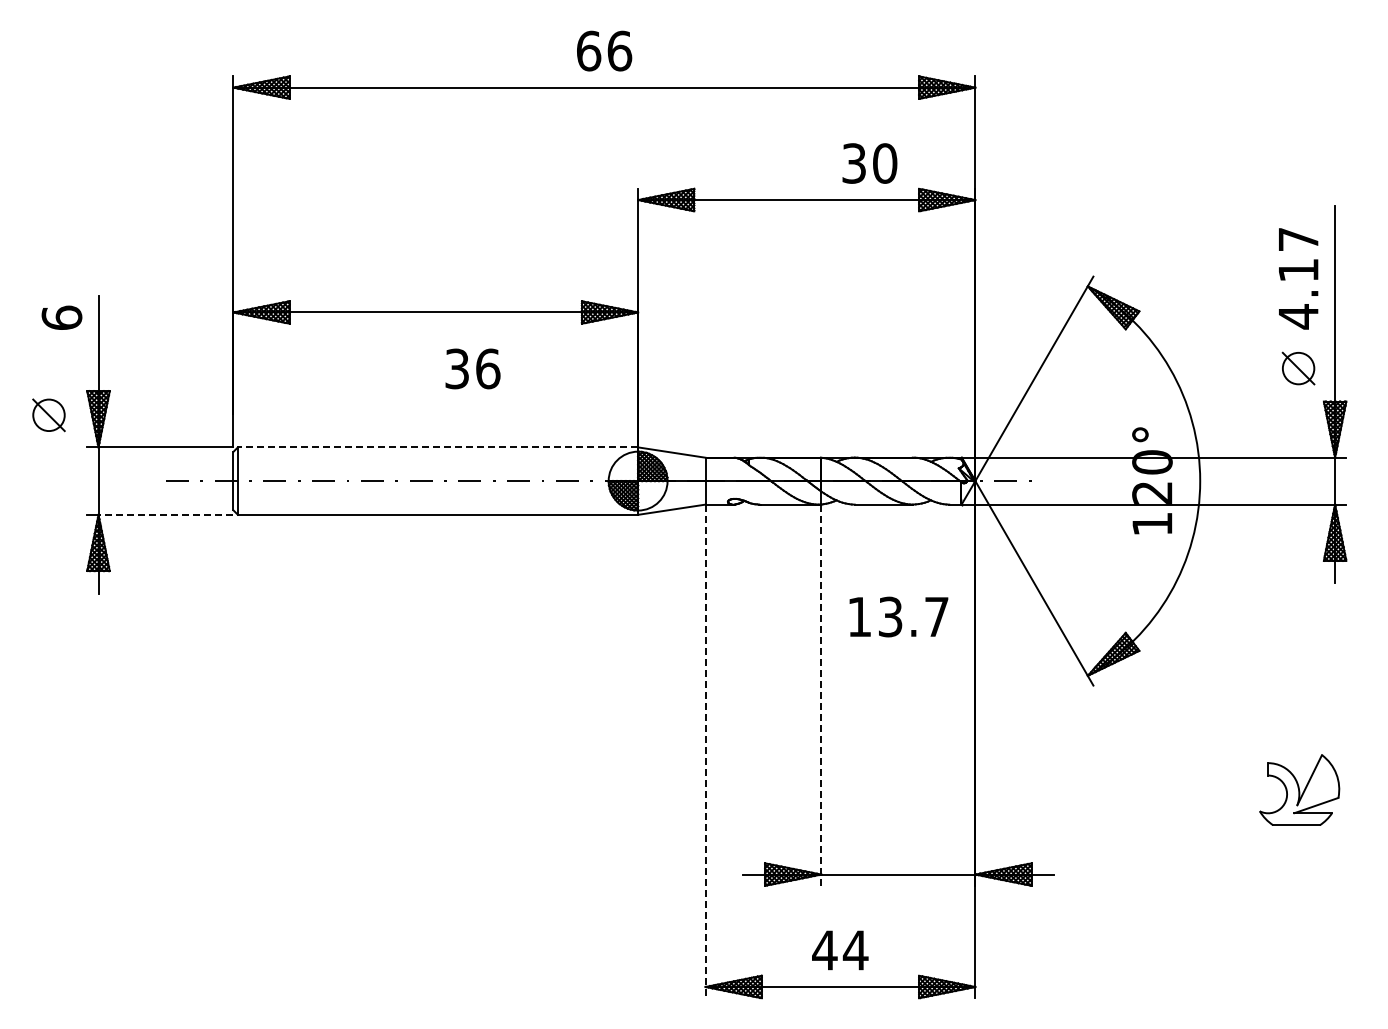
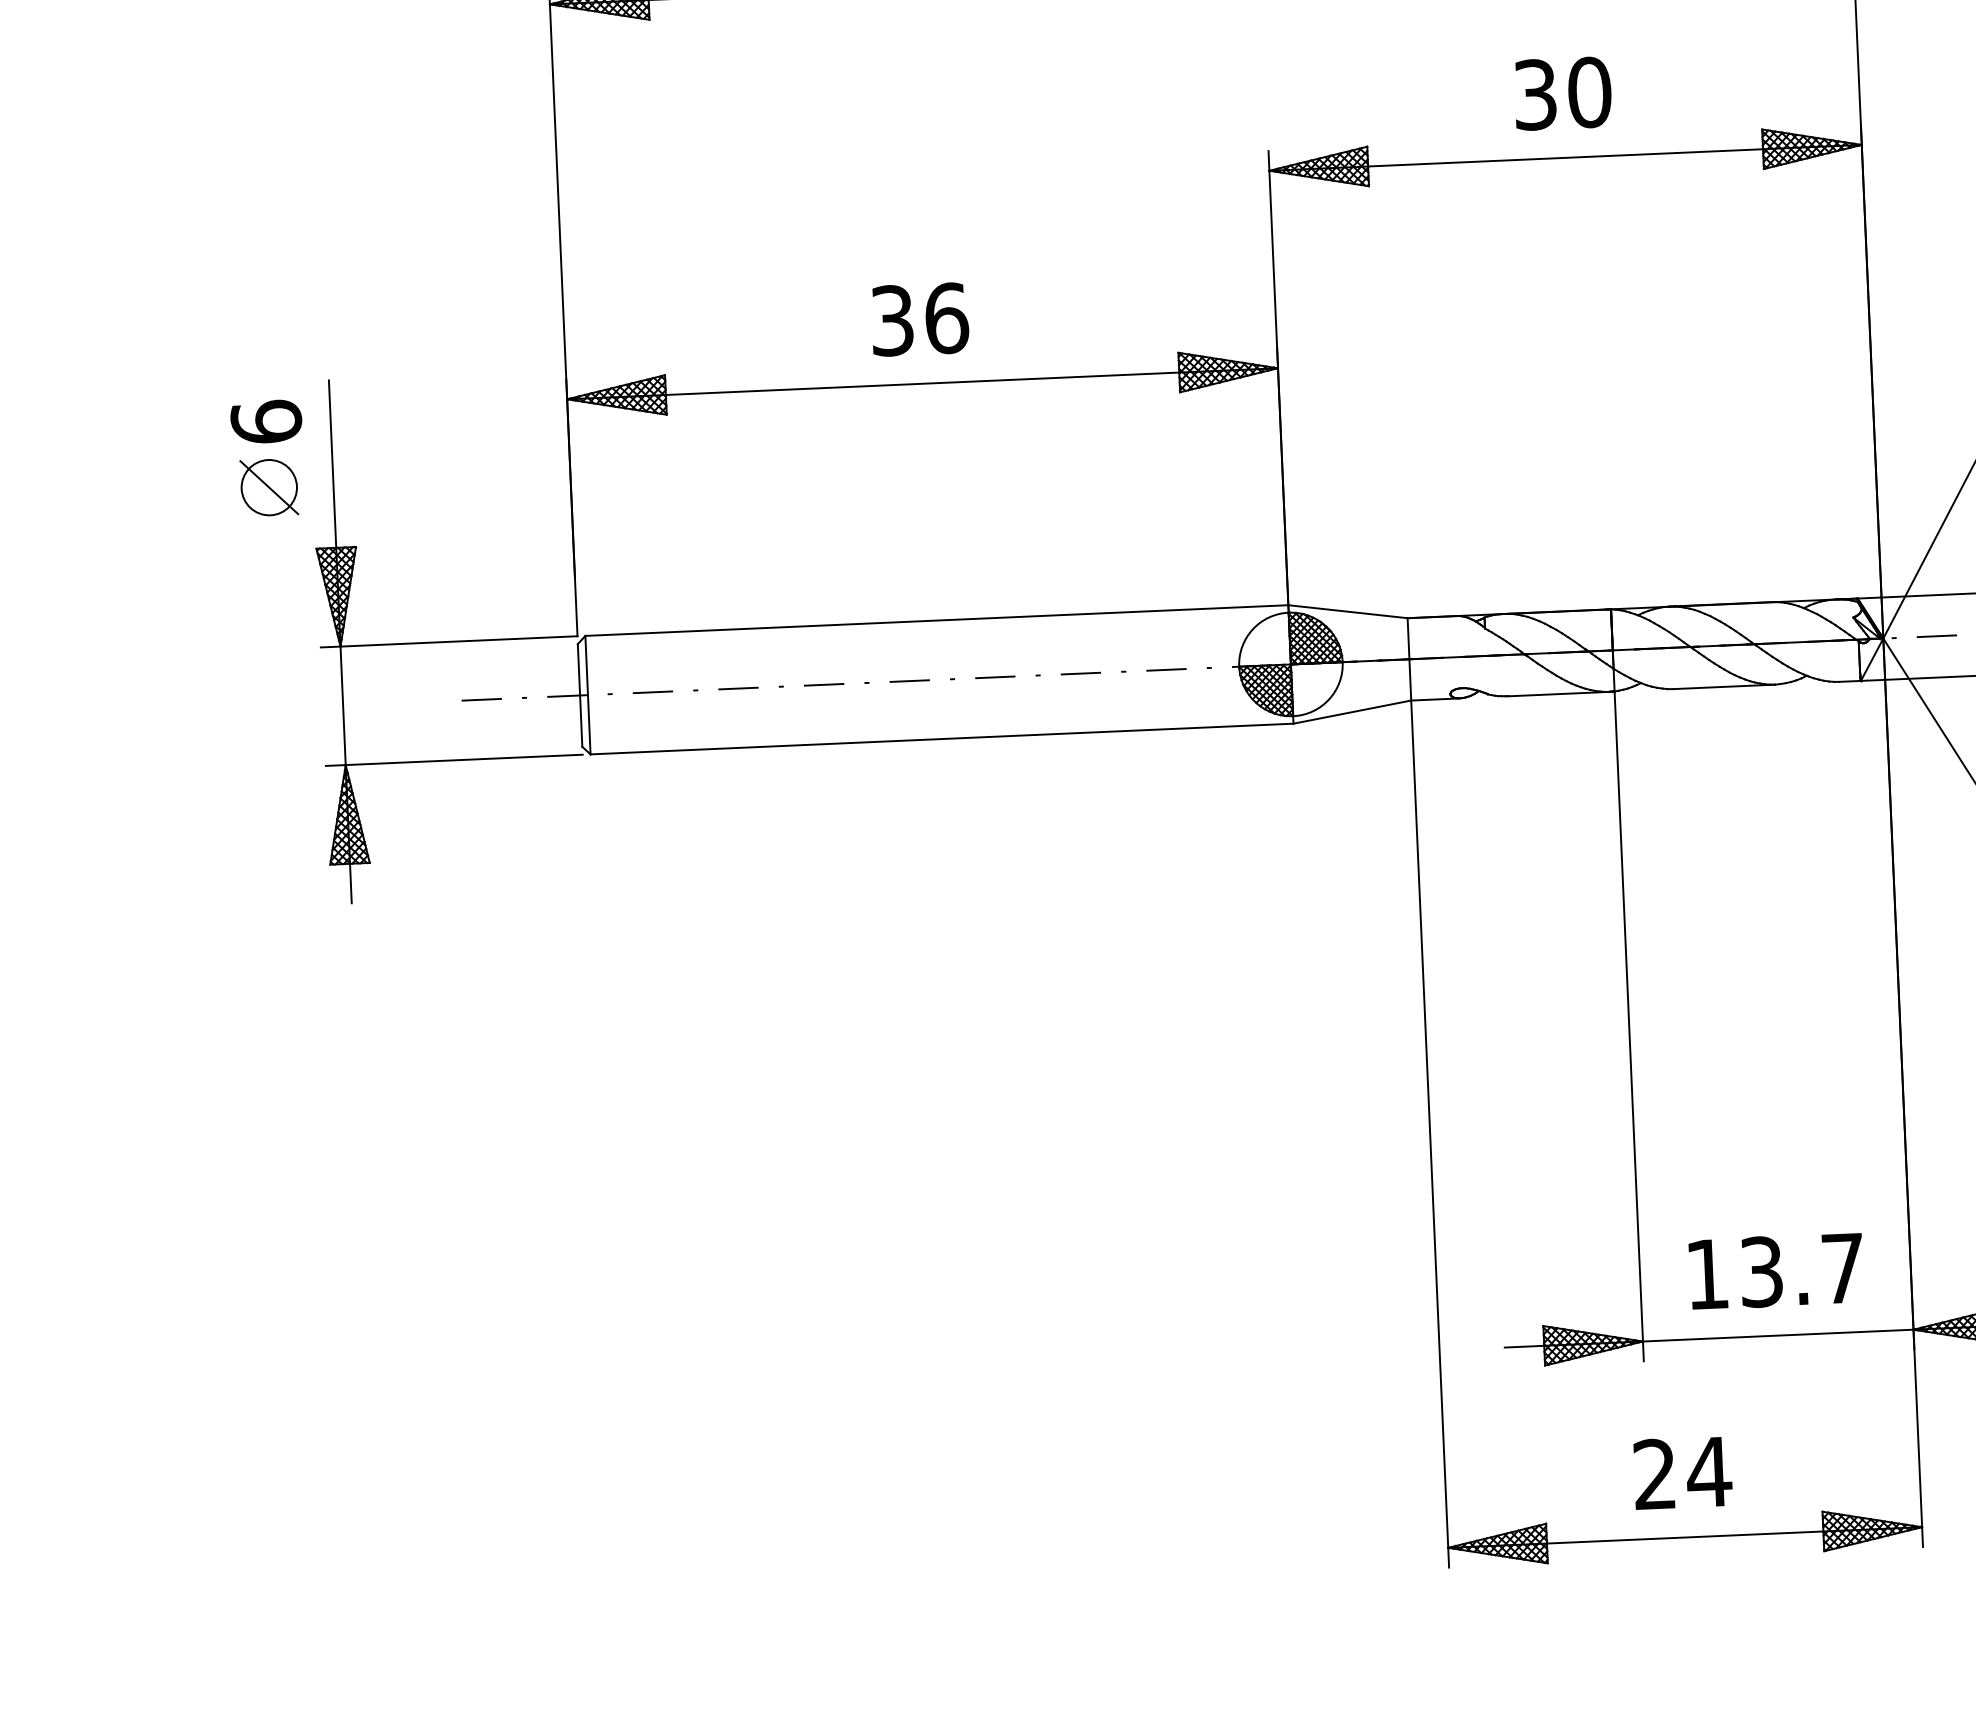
text: (869, 163) -> (1562, 93), moved
text: (472, 368) -> (919, 318), moved
part: (48, 415) -> (268, 488), moved
line: (437, 447) -> (935, 620), dashed -> solid
line: (165, 514) -> (463, 759), dashed -> solid
text: (898, 616) -> (1775, 1270), moved
line: (821, 695) -> (1629, 1026), dashed -> solid
line: (705, 751) -> (1430, 1134), dashed -> solid
text: (824, 950) -> (1654, 1474), 44 -> 24

